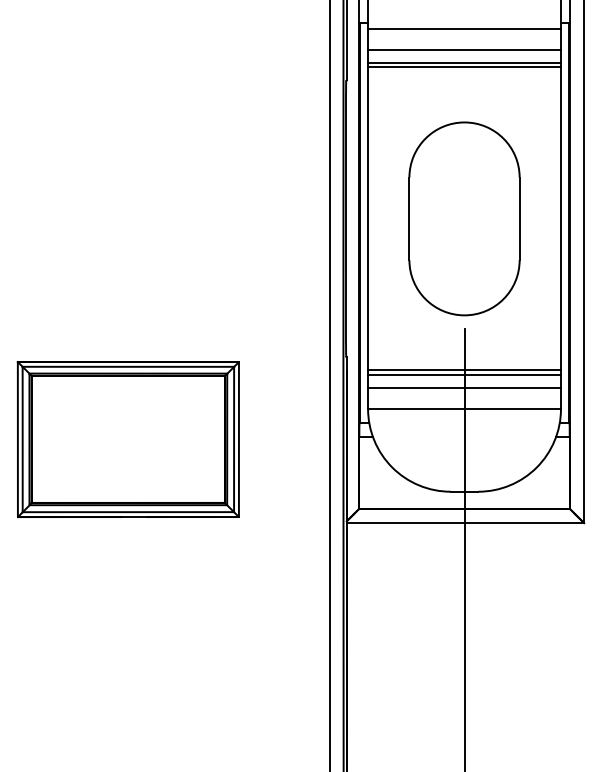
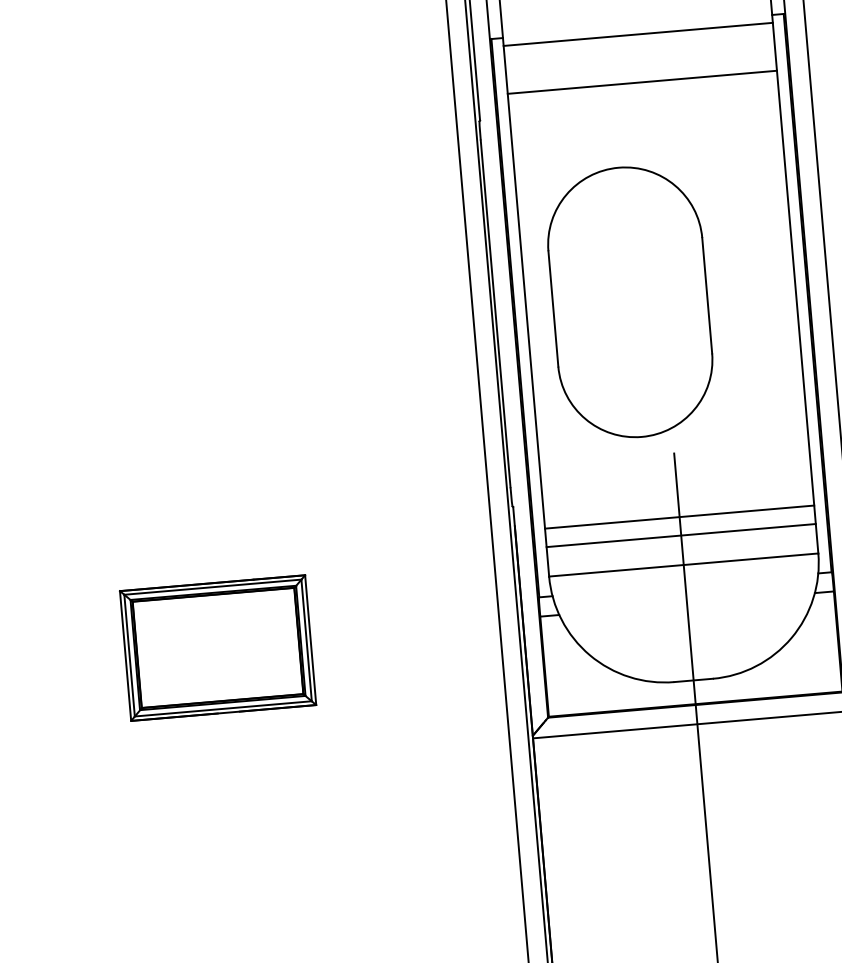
line: (464, 49) -> (640, 63), removed
line: (464, 67) -> (642, 88), removed
part: (464, 218) -> (630, 301), moved
line: (464, 370) -> (679, 511), removed
part: (127, 439) -> (217, 647), size x0.6

